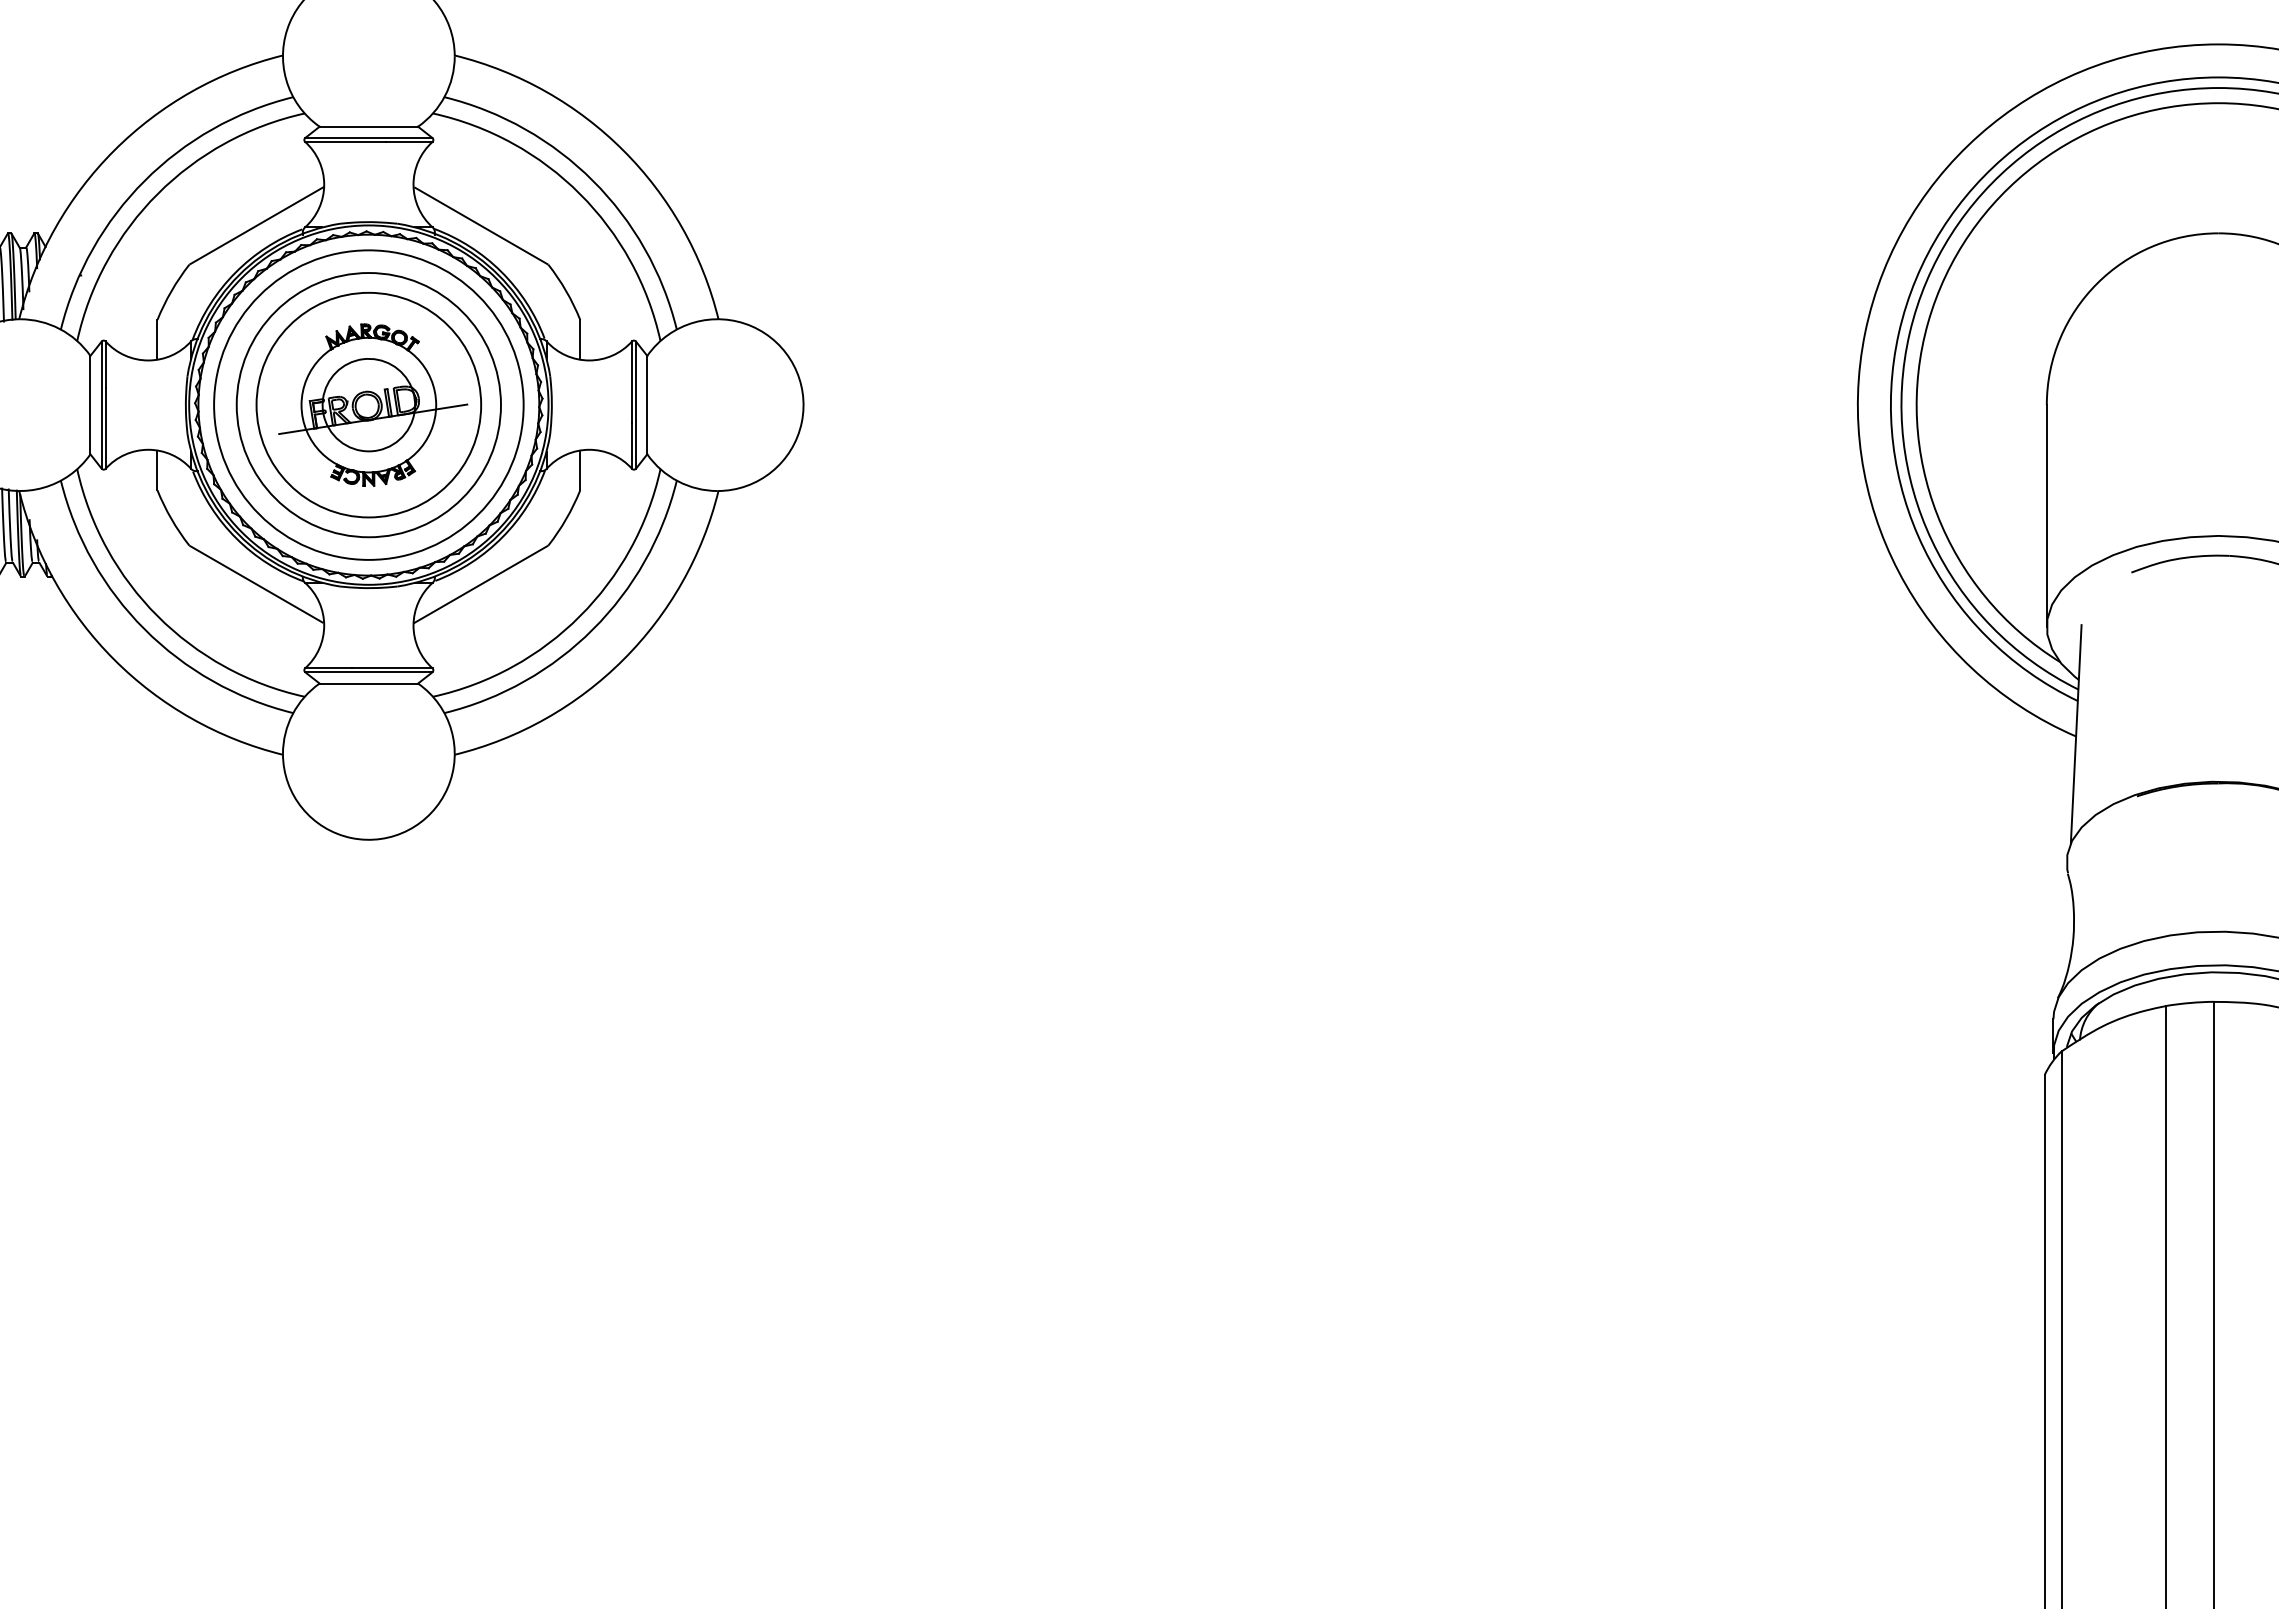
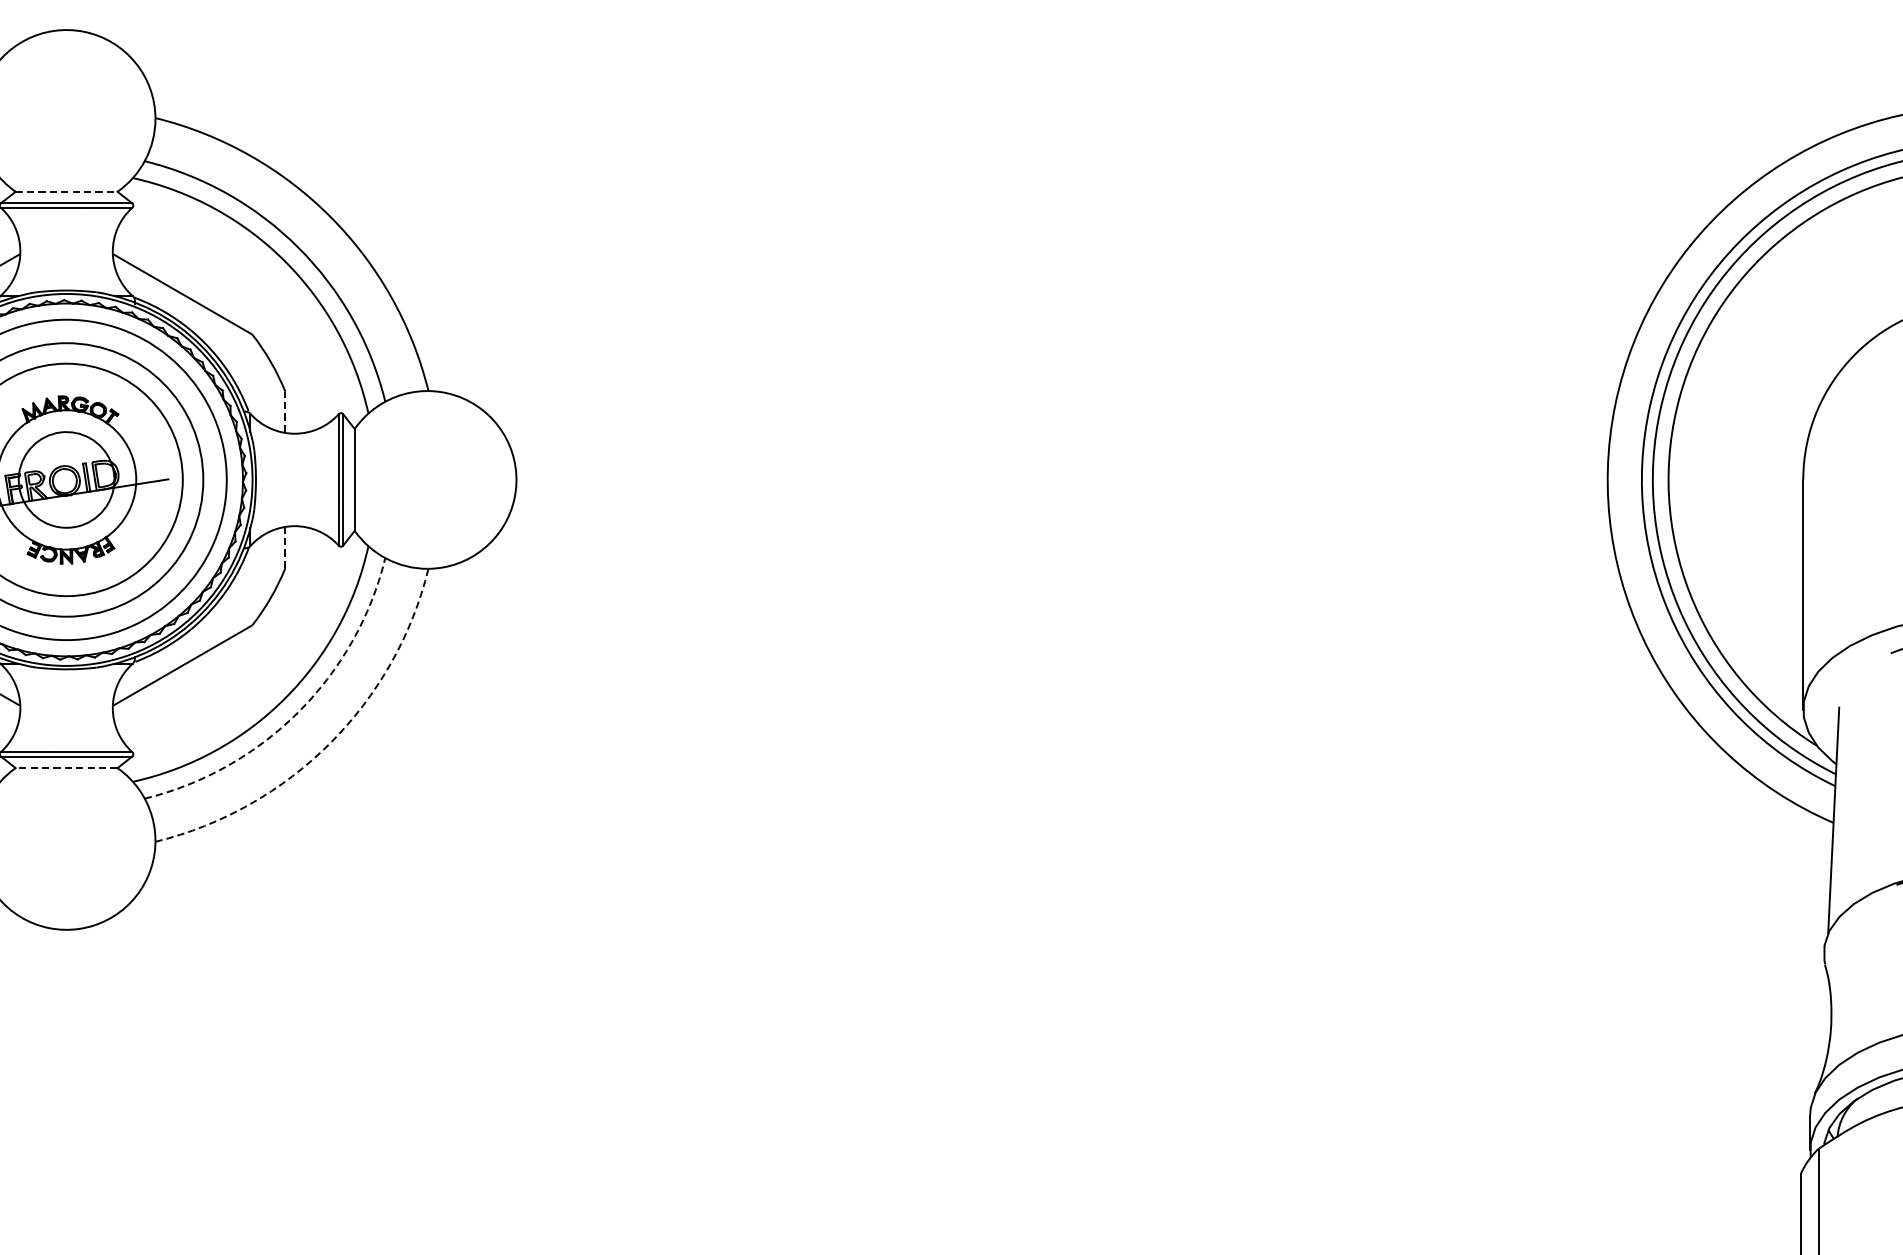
line: (369, 126) -> (67, 191), solid -> dashed
line: (580, 338) -> (285, 410), solid -> dashed
line: (580, 470) -> (285, 547), solid -> dashed
arc: (593, 629) -> (299, 712), solid -> dashed
arc: (623, 659) -> (330, 743), solid -> dashed
line: (368, 683) -> (66, 768), solid -> dashed

